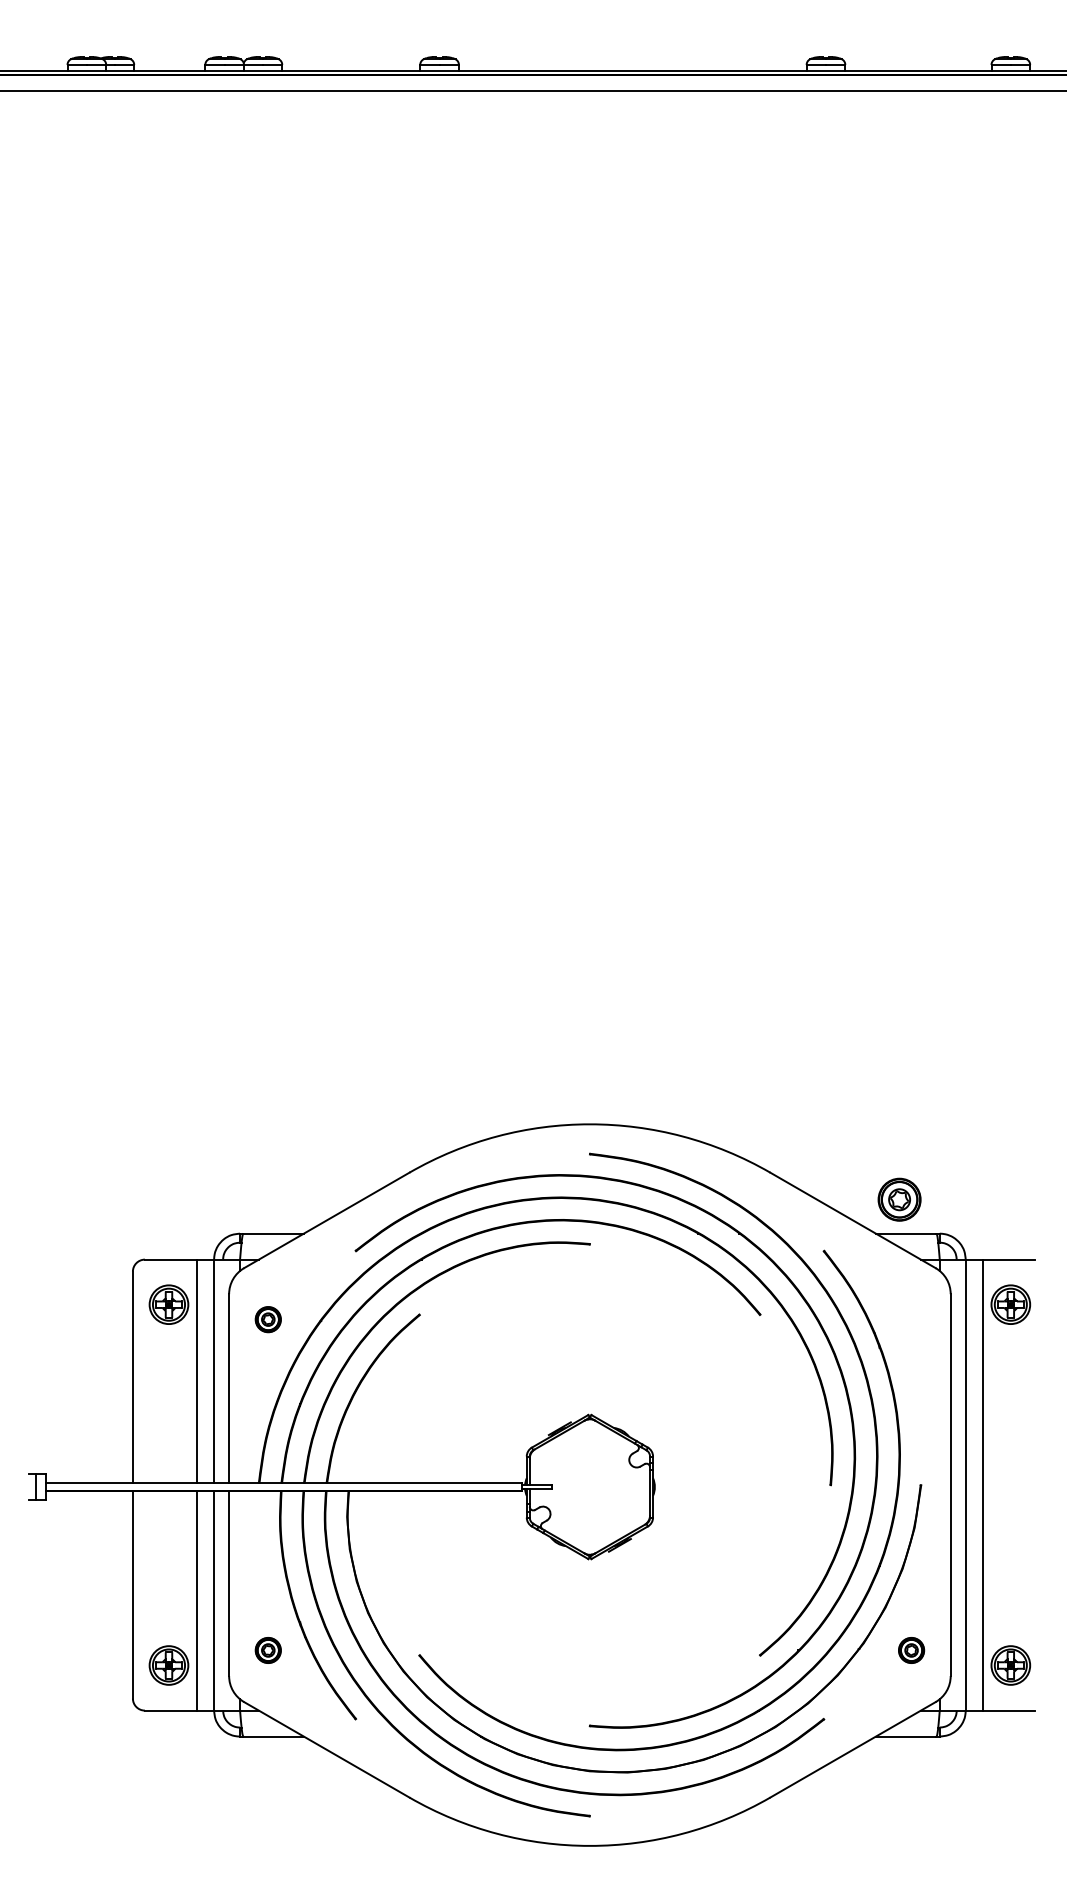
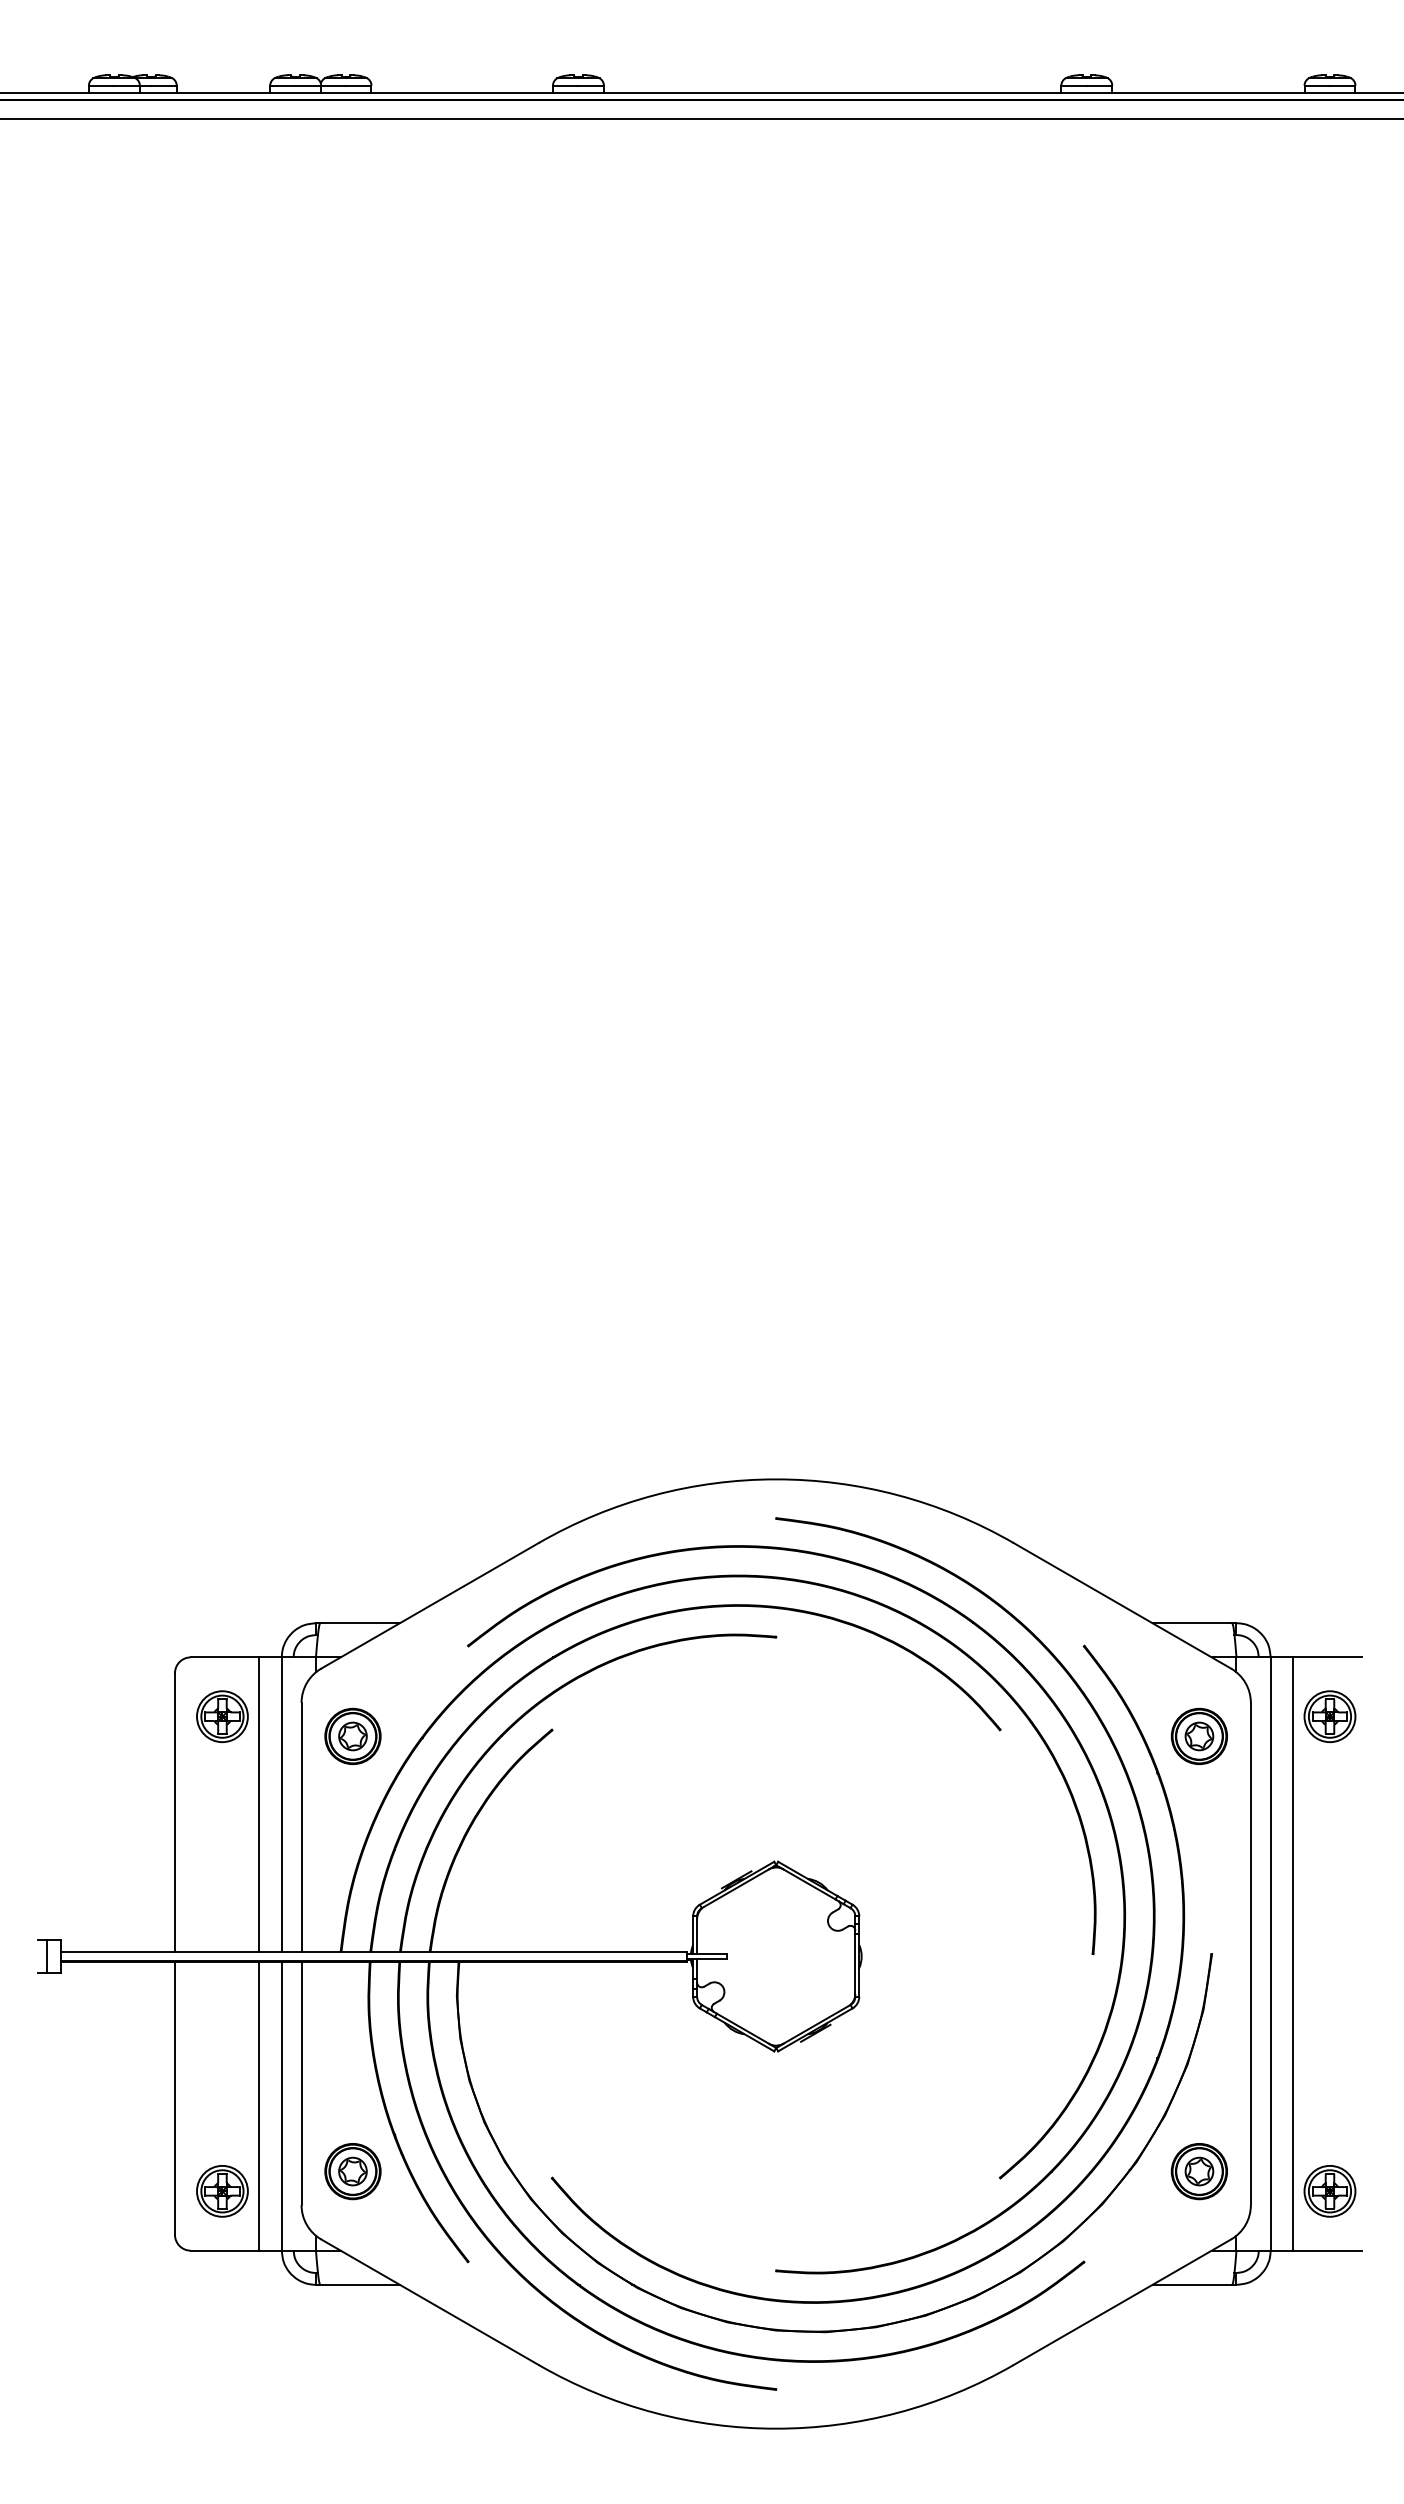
part: (899, 1199) -> (1199, 1736), moved
part: (268, 1319) -> (353, 1736), size x1.67
part: (268, 1650) -> (353, 2171), size x1.67
part: (911, 1650) -> (1199, 2171), size x1.67

